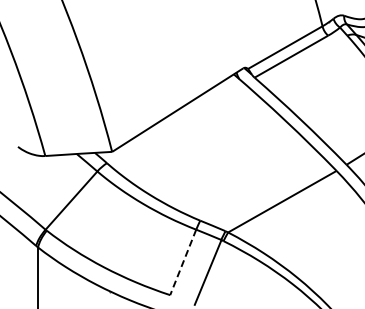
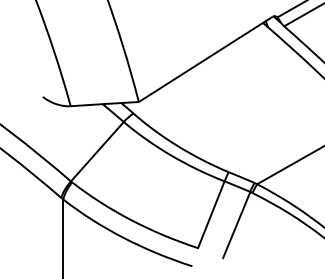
line: (183, 262) -> (211, 214), dashed -> solid

